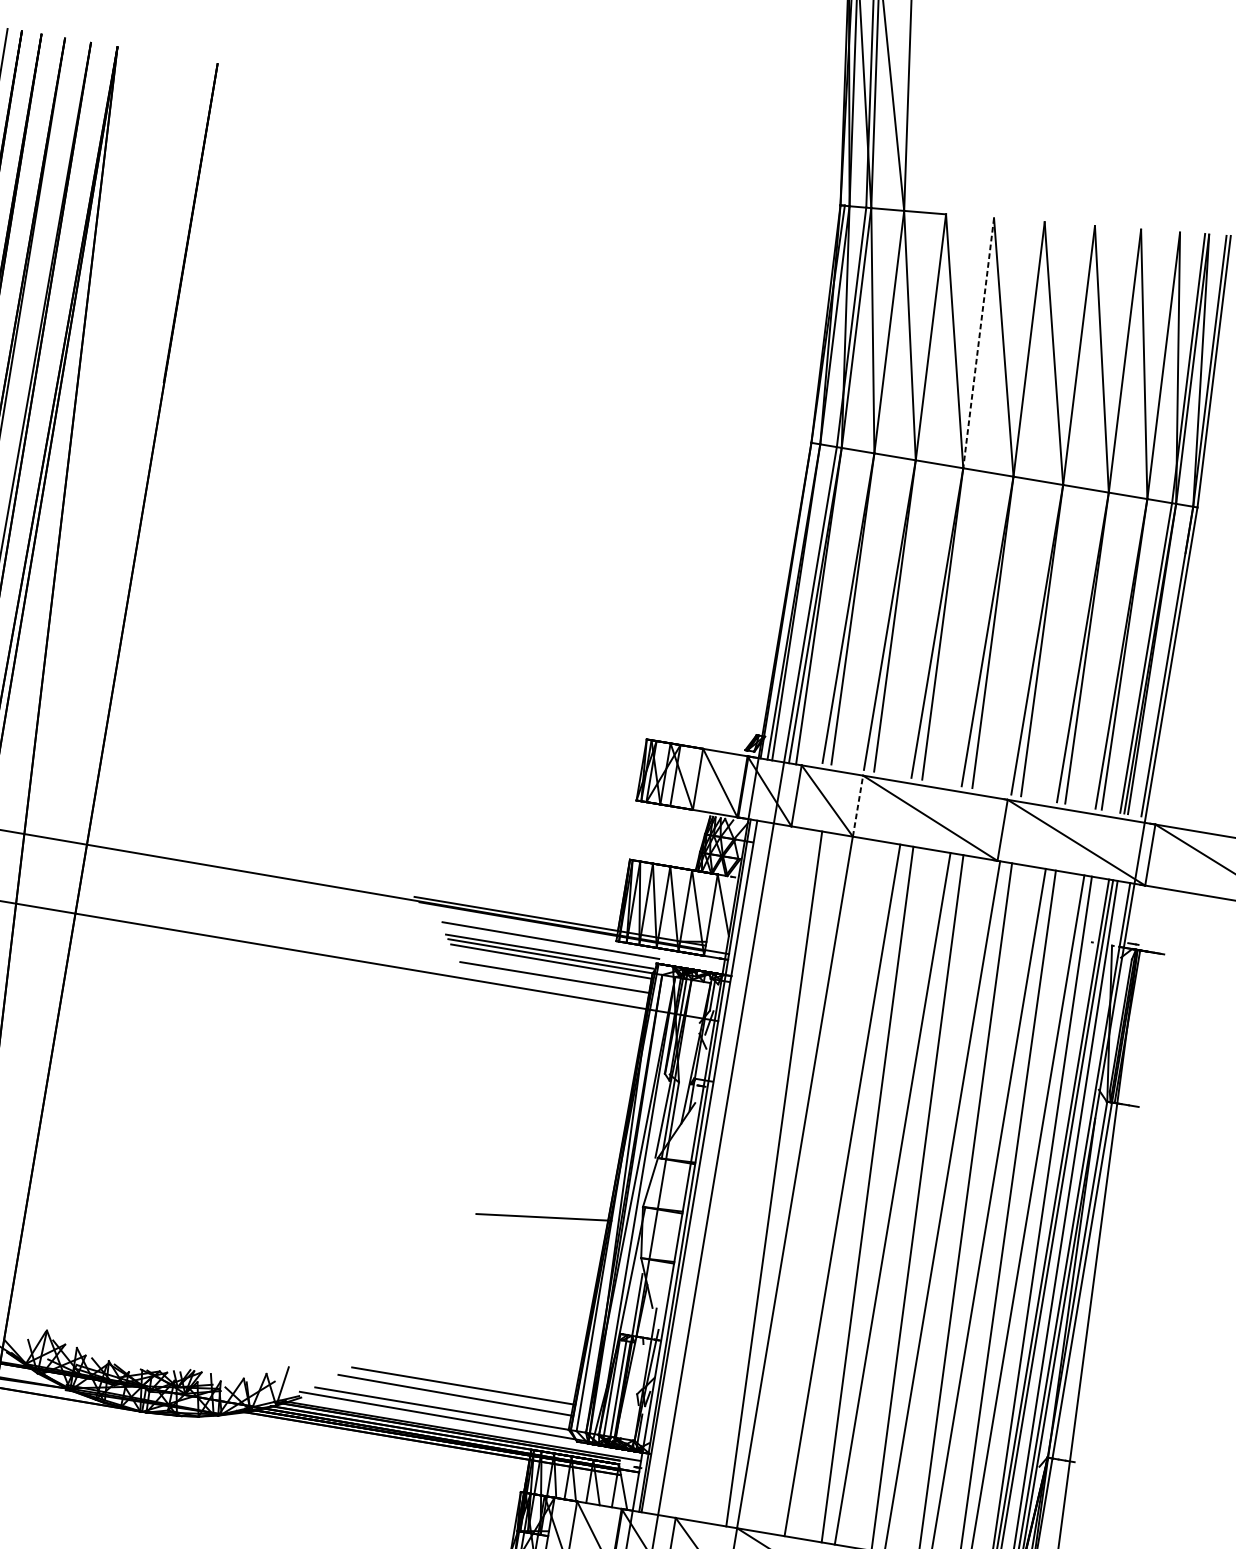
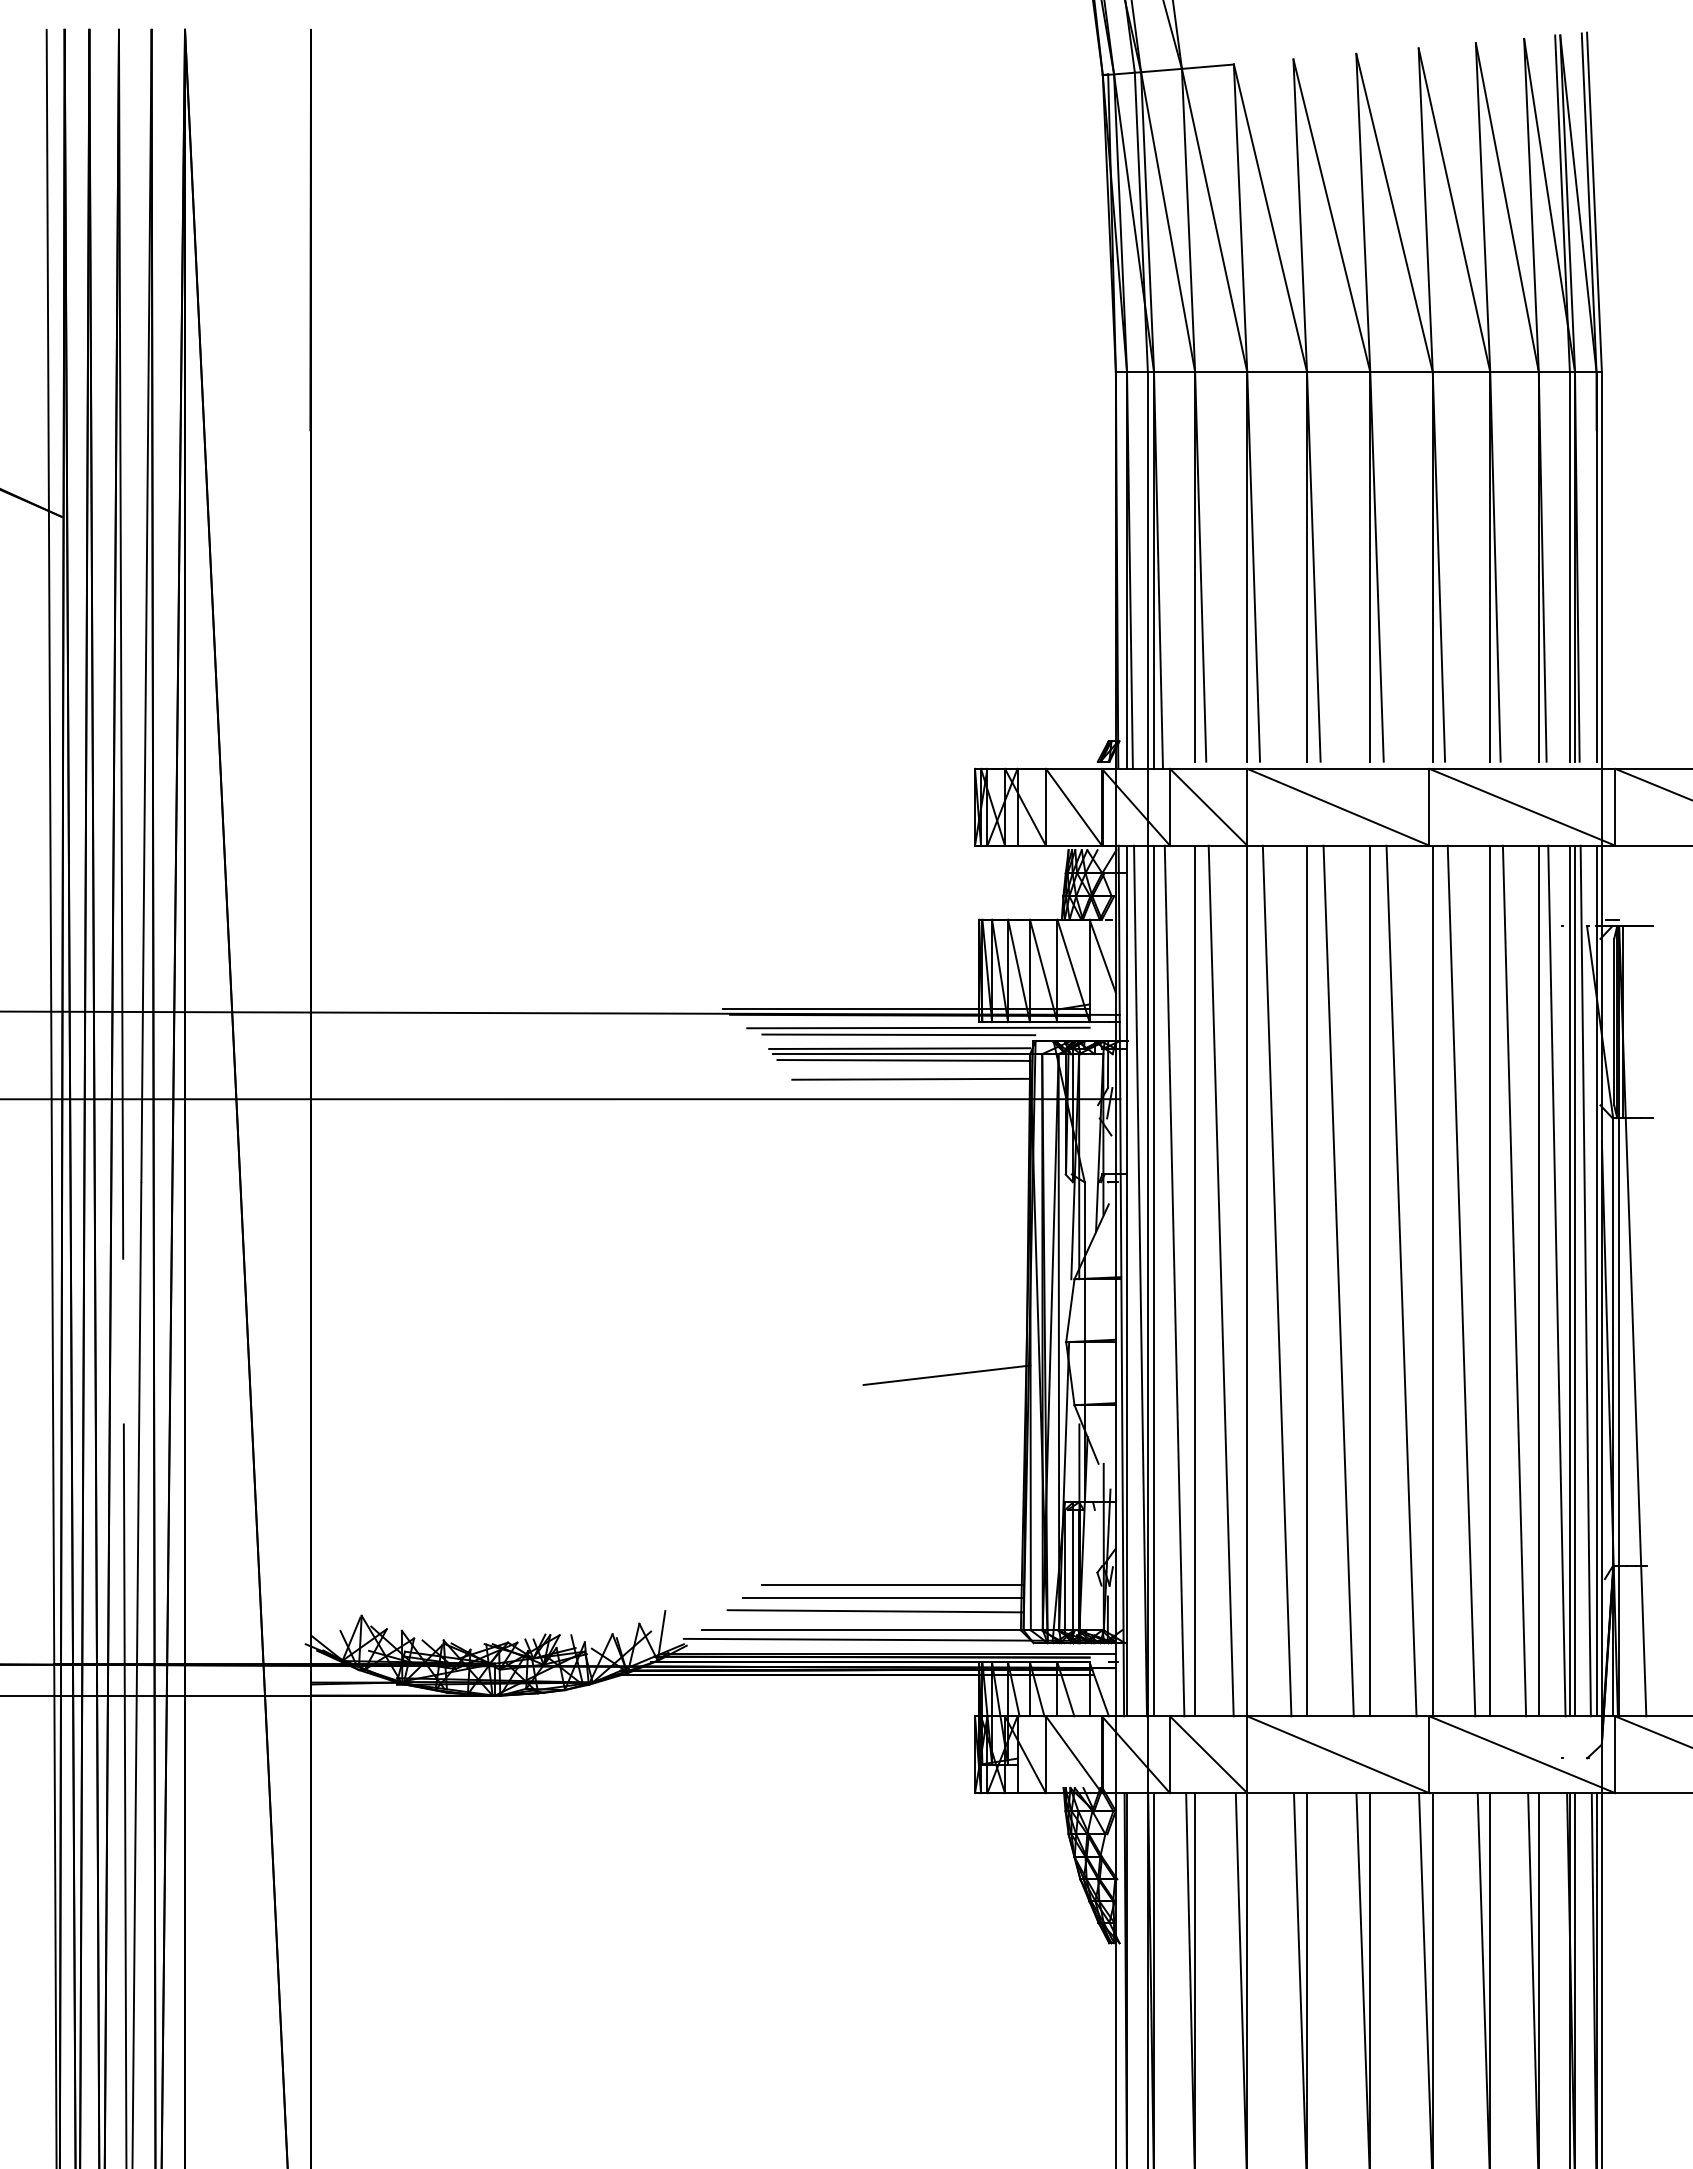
line: (978, 343) -> (1300, 216), dashed -> solid
line: (858, 805) -> (1247, 806), dashed -> solid
line: (567, 937) -> (918, 1027), added
line: (710, 1167) -> (1140, 1280), added
line: (721, 1169) -> (1154, 1280), added
line: (737, 1172) -> (1174, 1280), added
line: (753, 1175) -> (1195, 1280), added
line: (818, 1185) -> (1276, 1280), added
line: (472, 1377) -> (892, 1585), added

